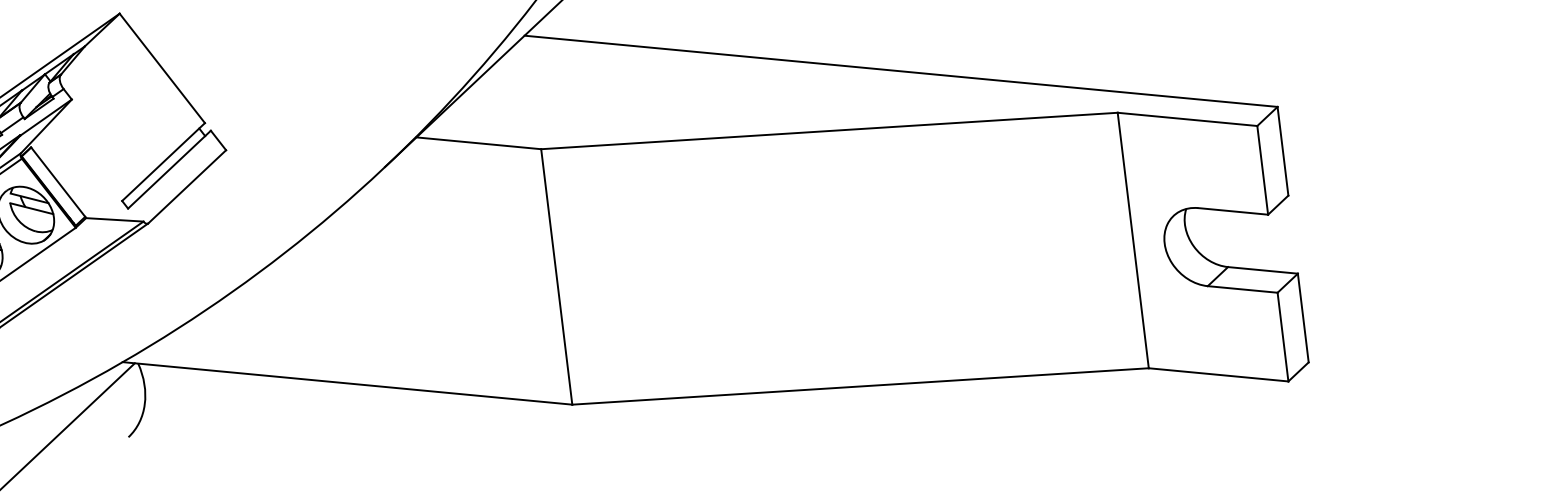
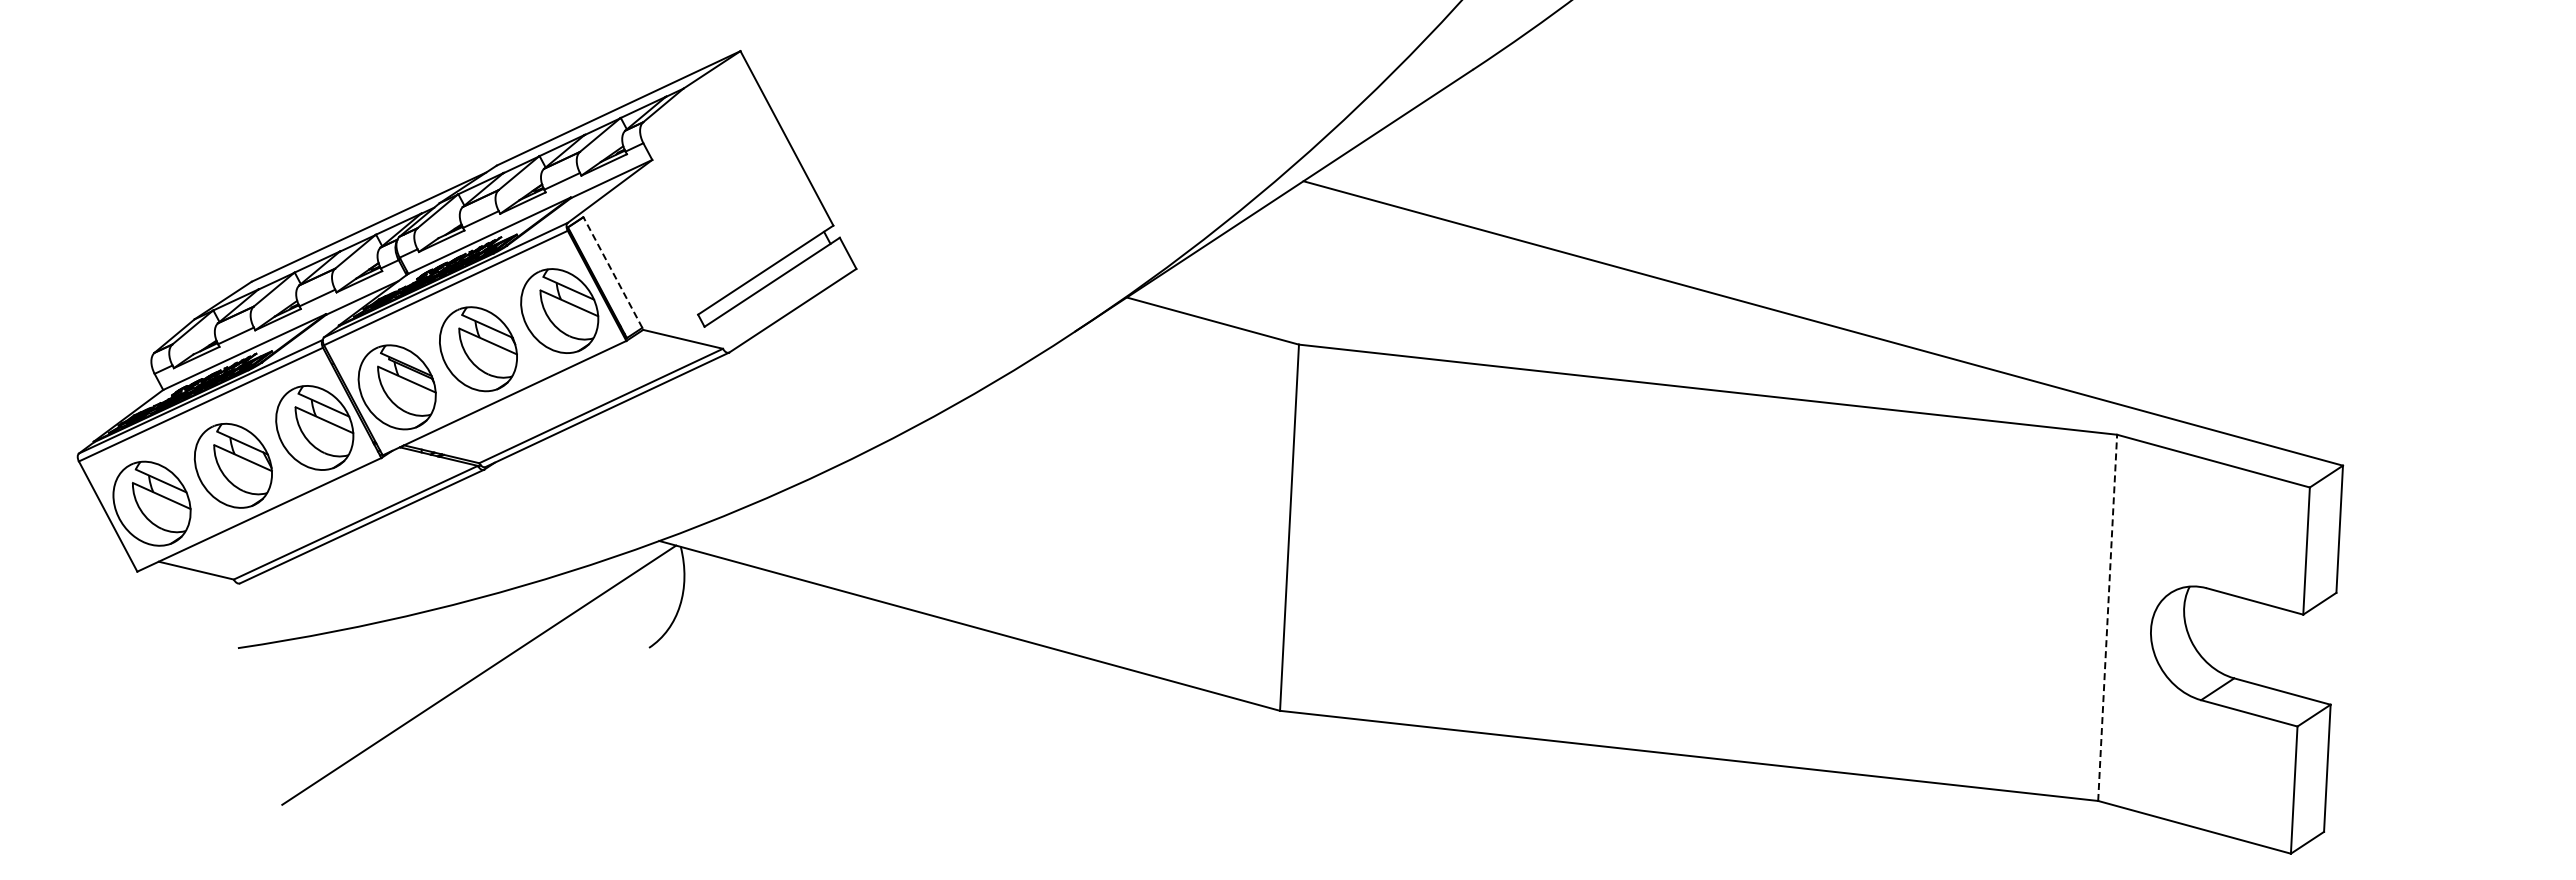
line: (57, 182) -> (612, 272), solid -> dashed
line: (1133, 240) -> (2107, 617), solid -> dashed

